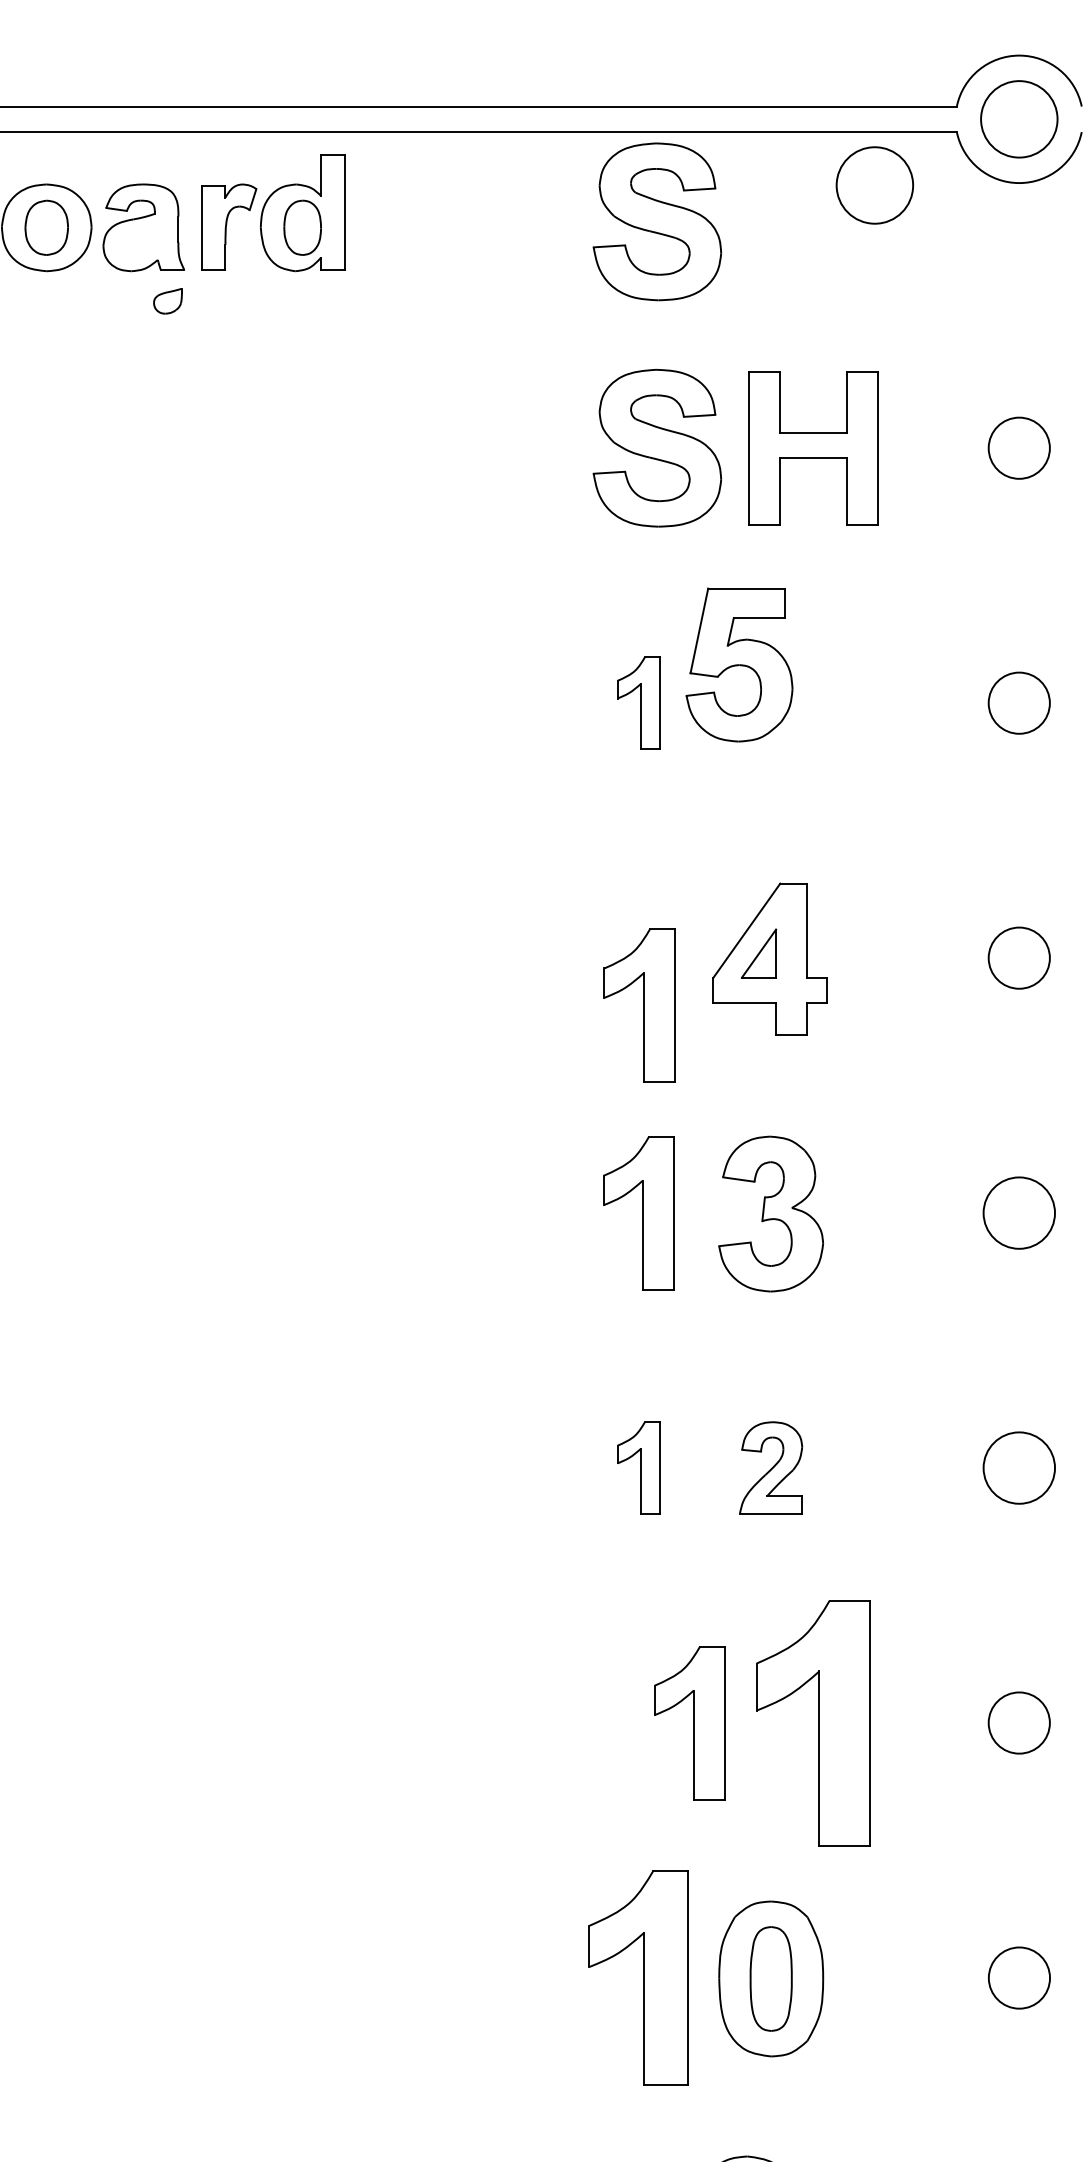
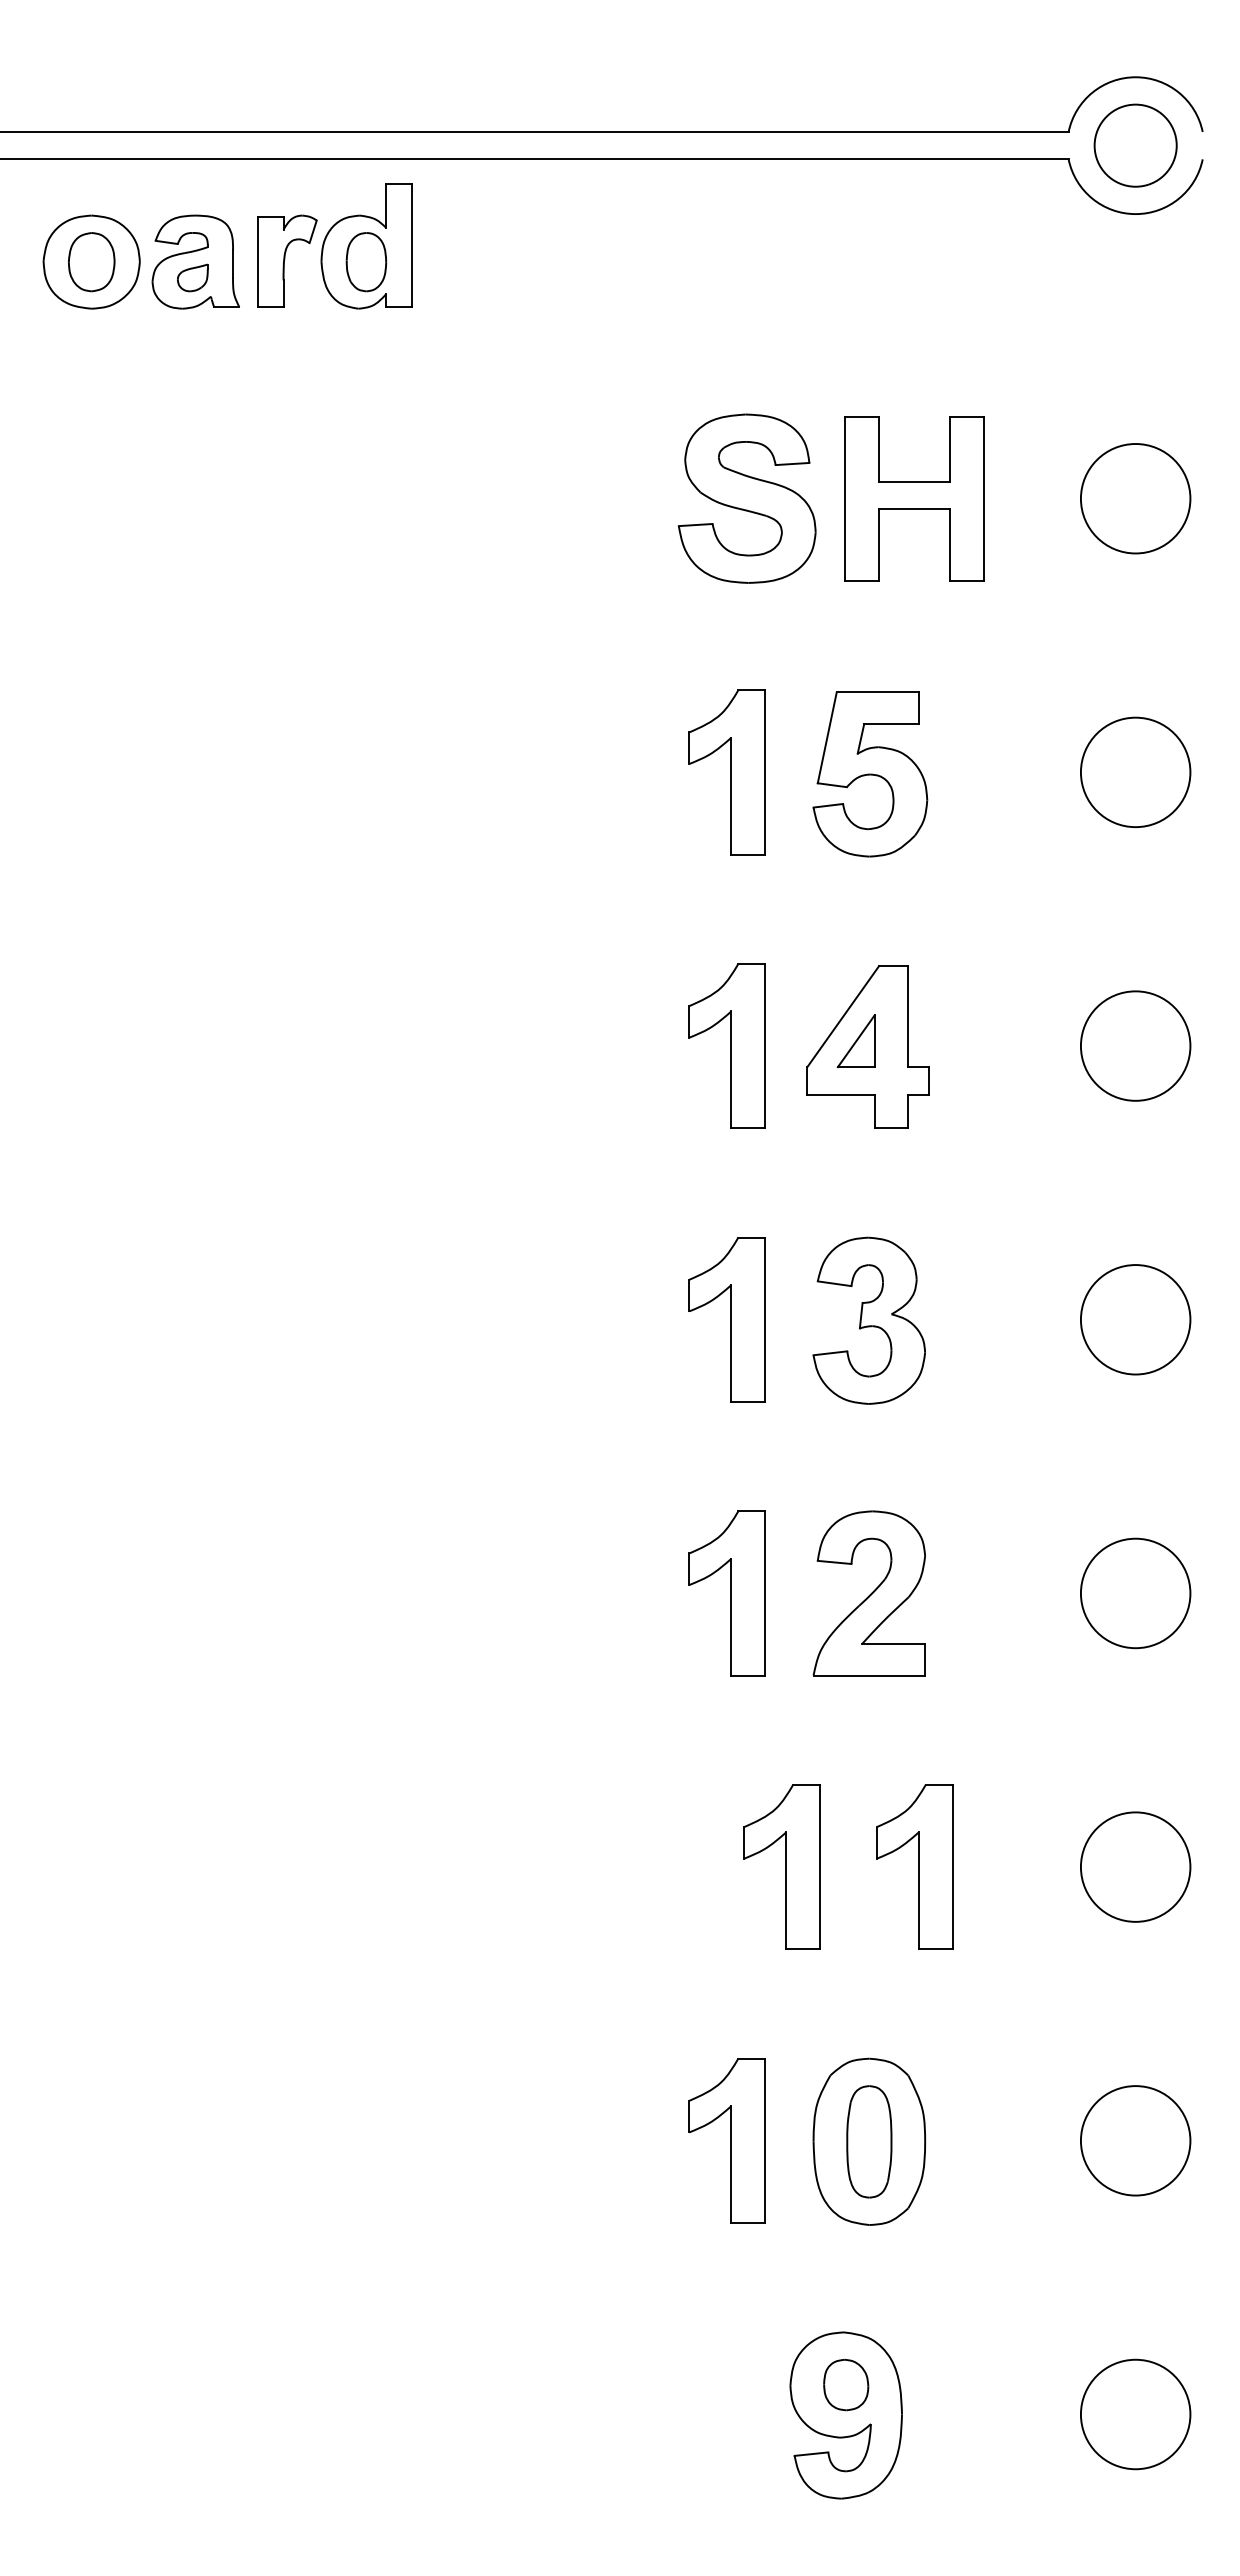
circle: (874, 185) -> (980, 216), removed
part: (657, 221) -> (747, 255), removed
part: (167, 300) -> (192, 277), moved
circle: (1019, 448) -> (1135, 498), size x1.67
part: (739, 665) -> (870, 774), moved
part: (638, 703) -> (726, 772), size x1.67
circle: (1019, 703) -> (1135, 772), size x1.67
circle: (1019, 957) -> (1135, 1045), size x1.67
part: (639, 1005) -> (726, 1045), moved
circle: (1019, 1212) -> (1135, 1319), size x1.43
part: (638, 1468) -> (726, 1593), size x1.67
part: (770, 1468) -> (868, 1593), size x1.67
circle: (1019, 1468) -> (1135, 1593), size x1.43
part: (813, 1722) -> (914, 1866), size x0.62
circle: (1019, 1722) -> (1135, 1866), size x1.67
part: (638, 1977) -> (726, 2140), size x0.71
circle: (1019, 1977) -> (1135, 2140), size x1.67

